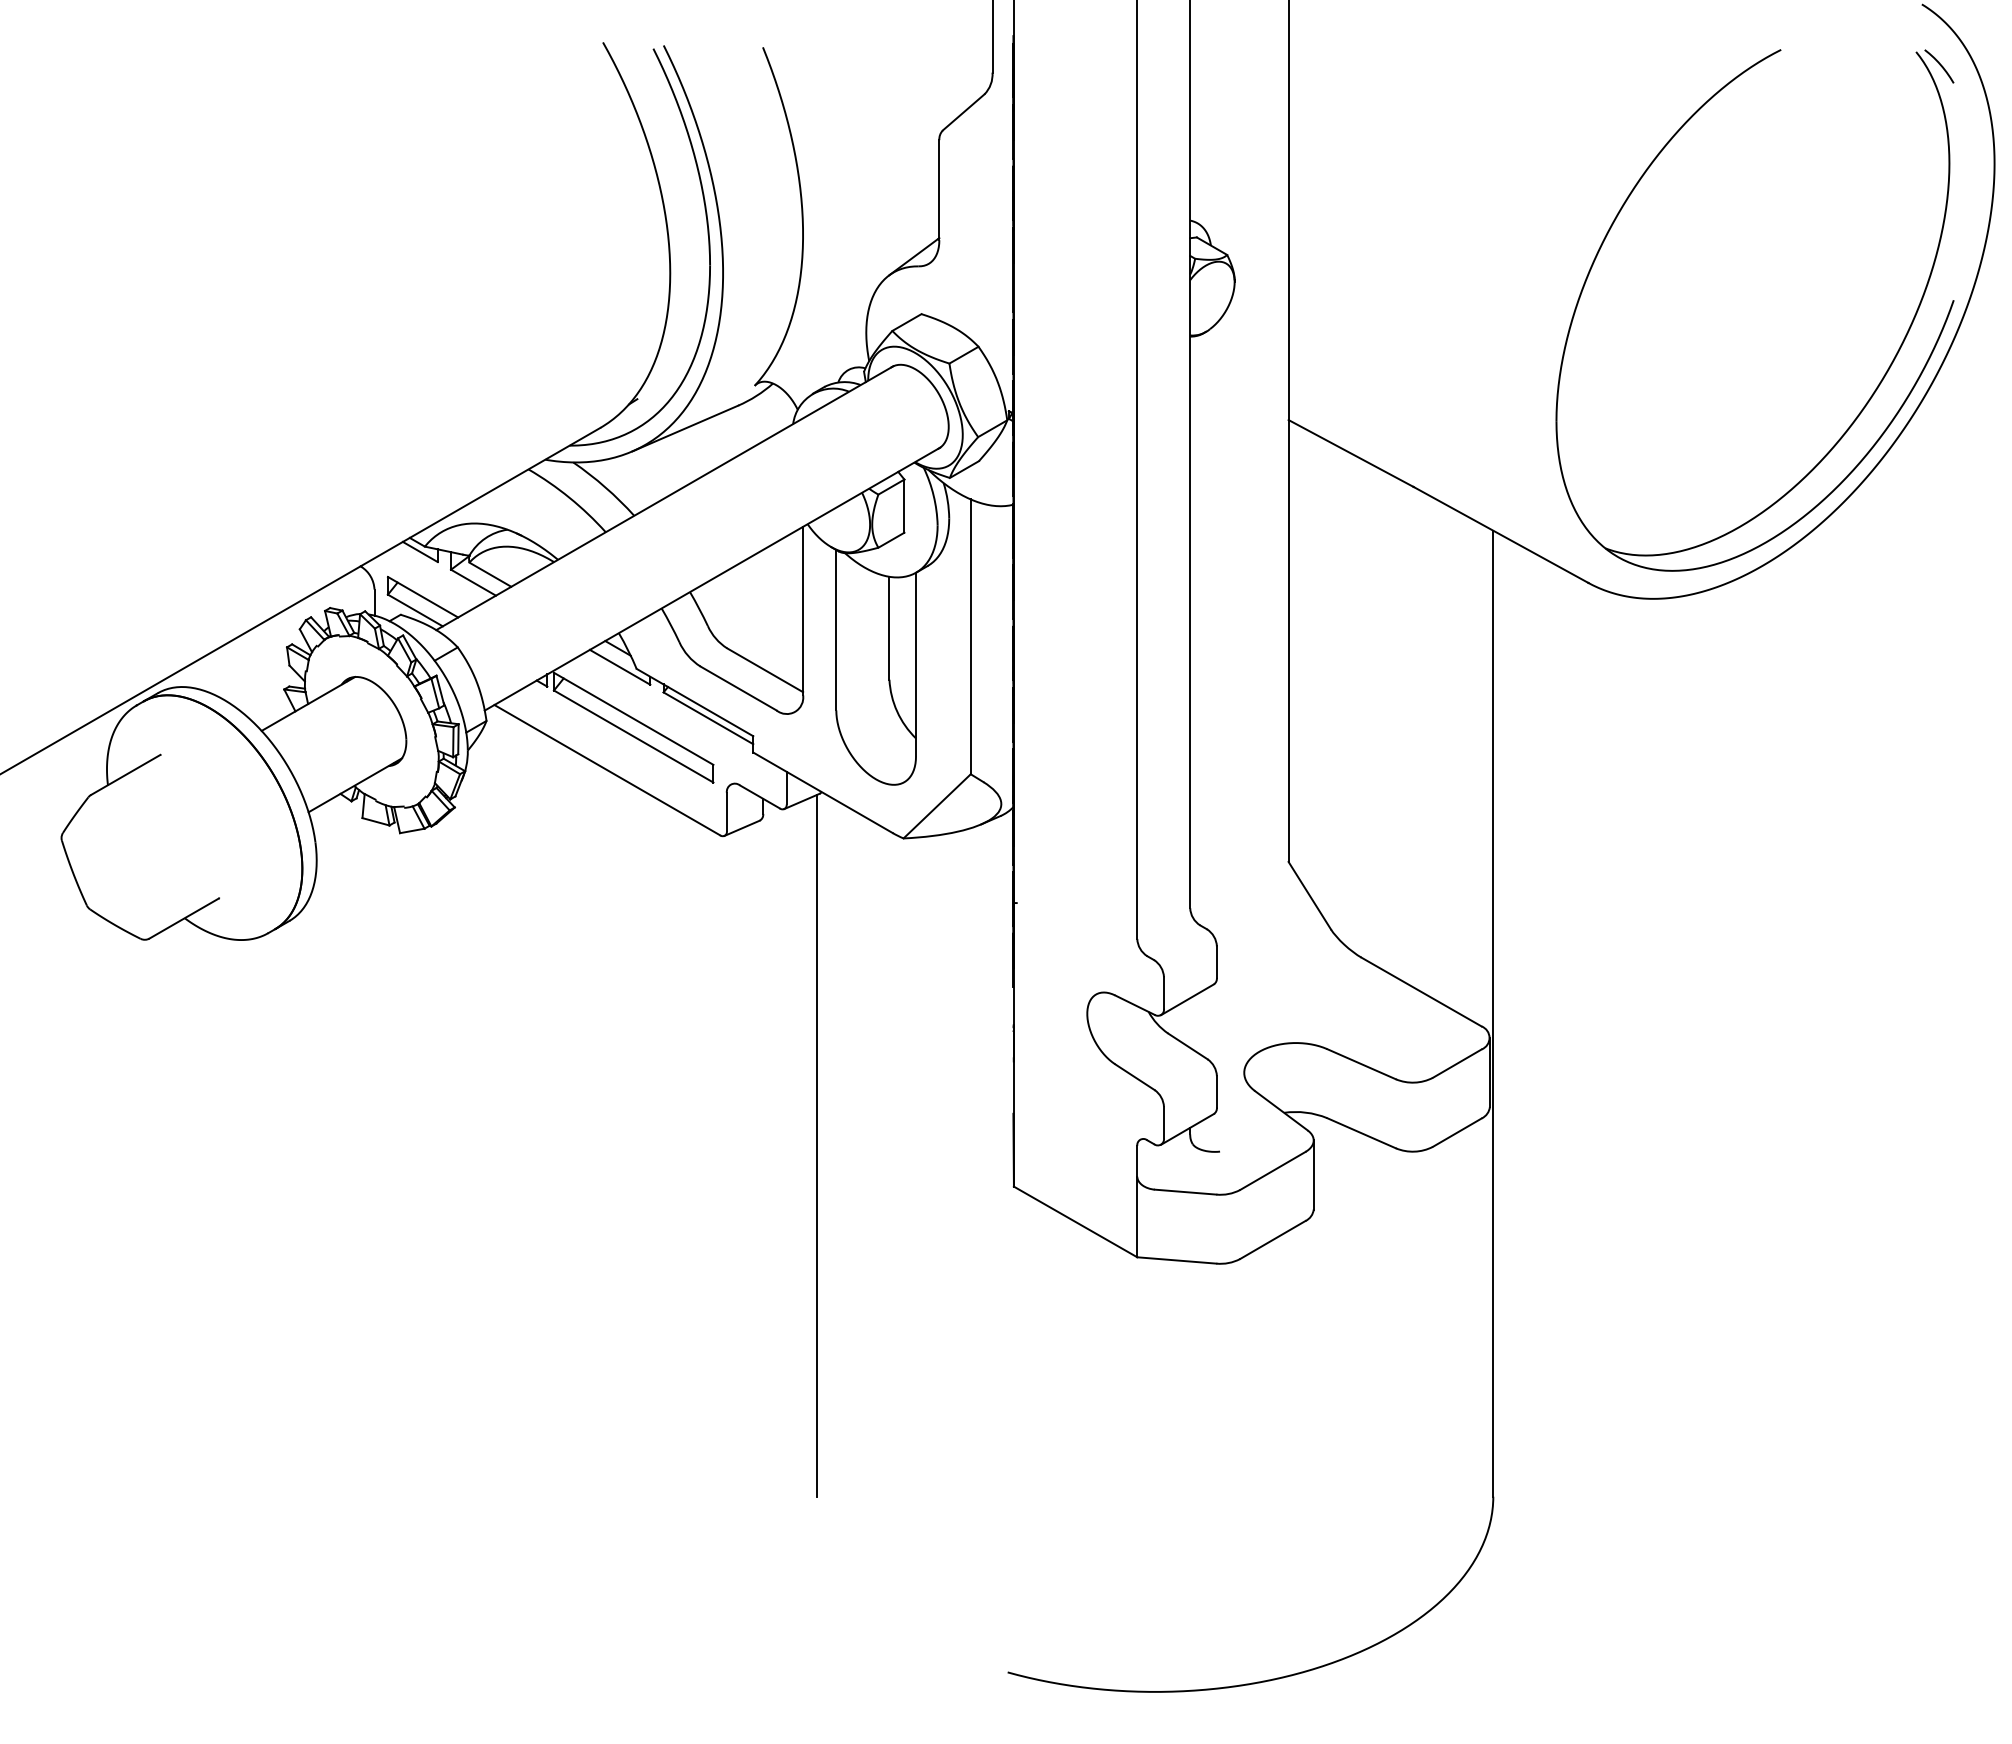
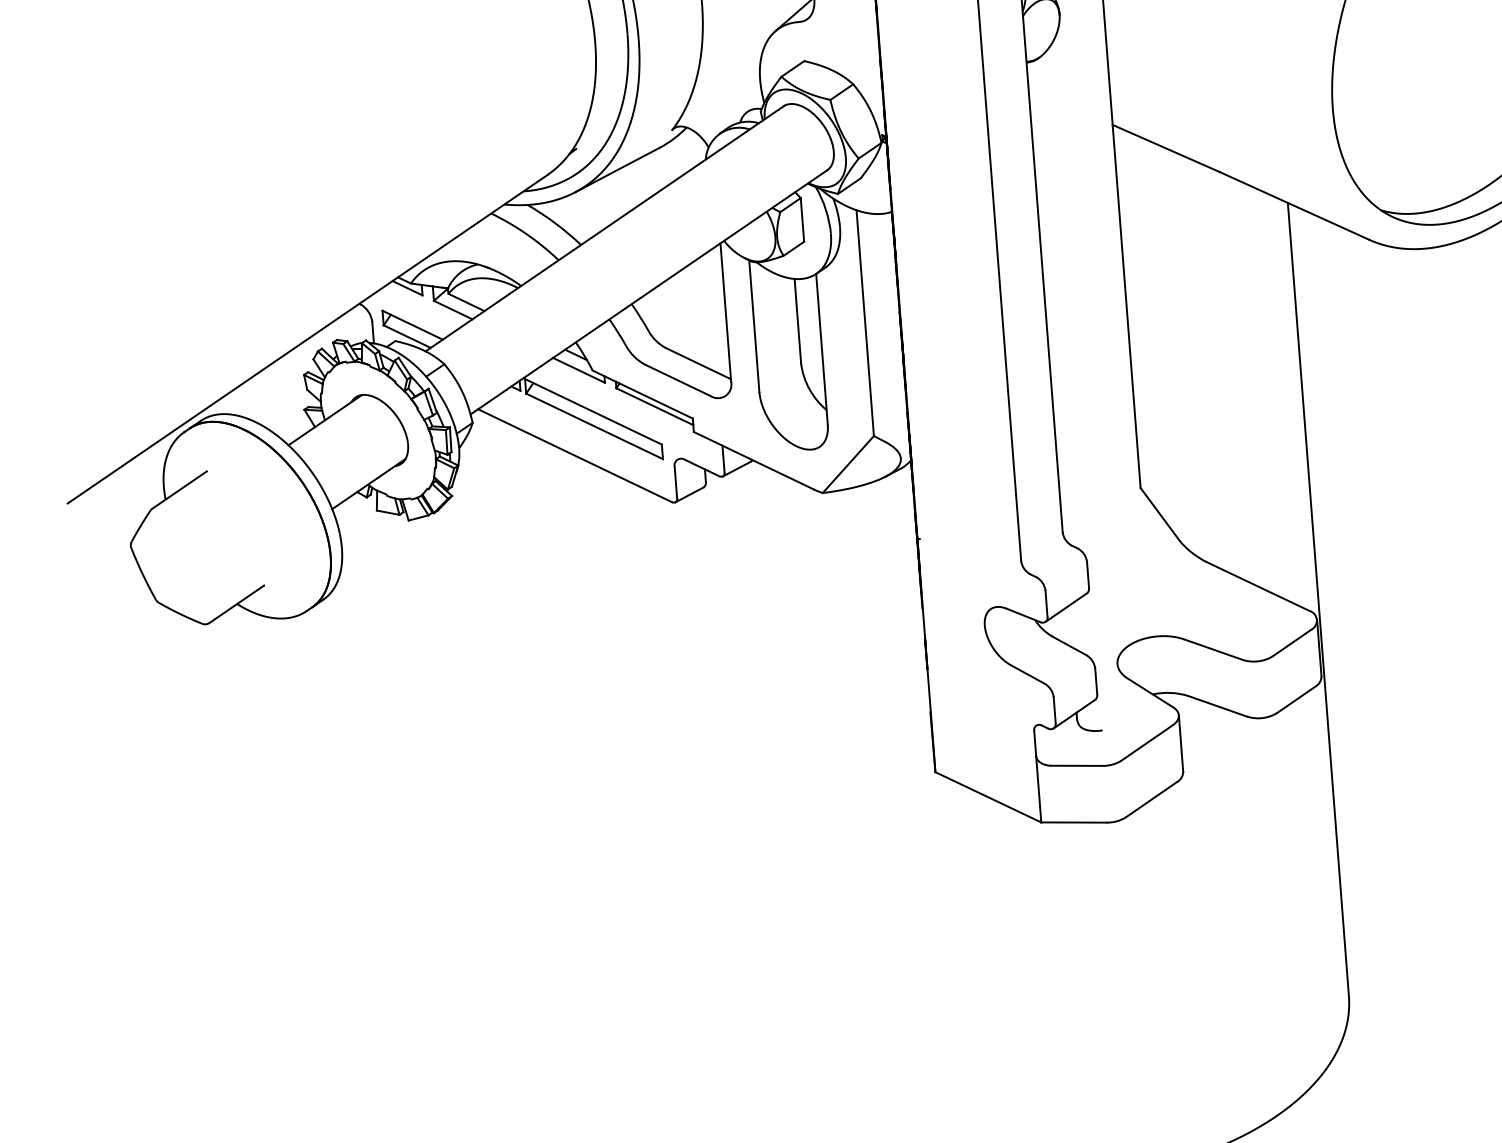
line: (816, 1145) -> (770, 750), removed

